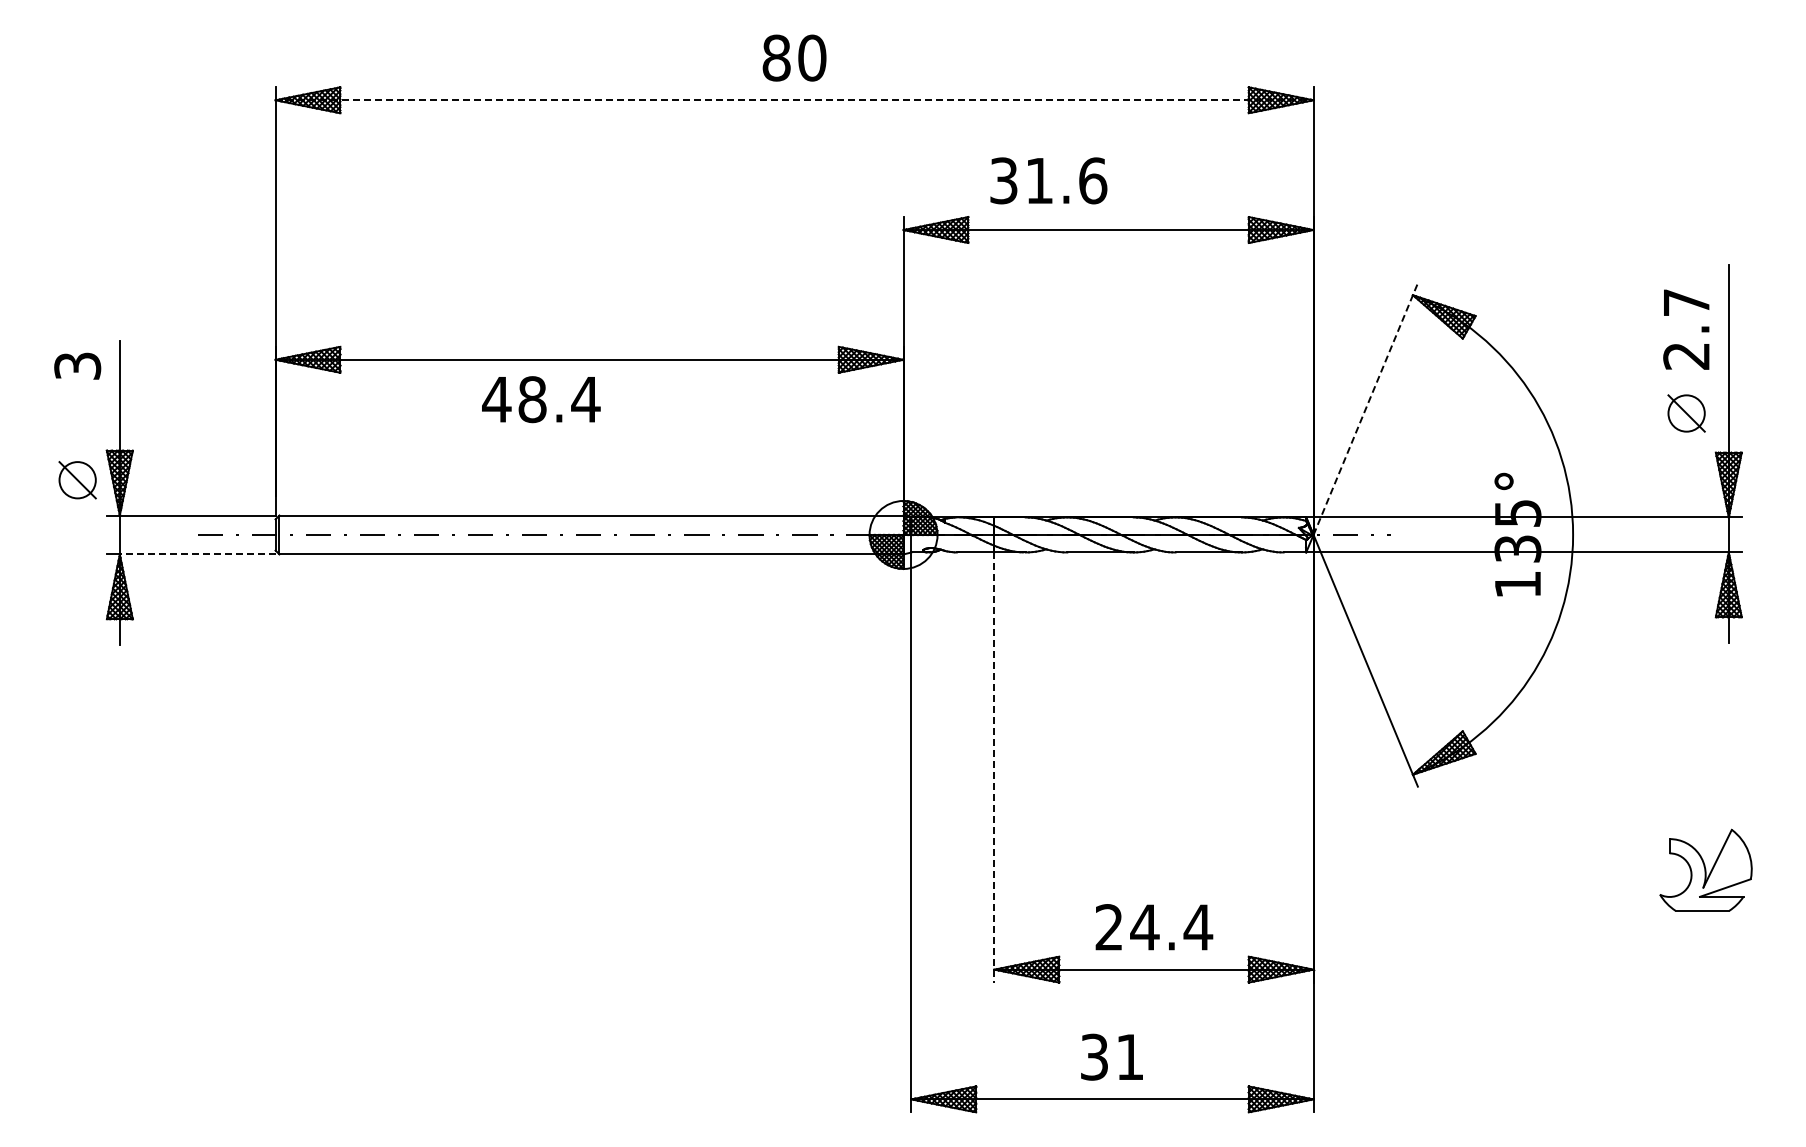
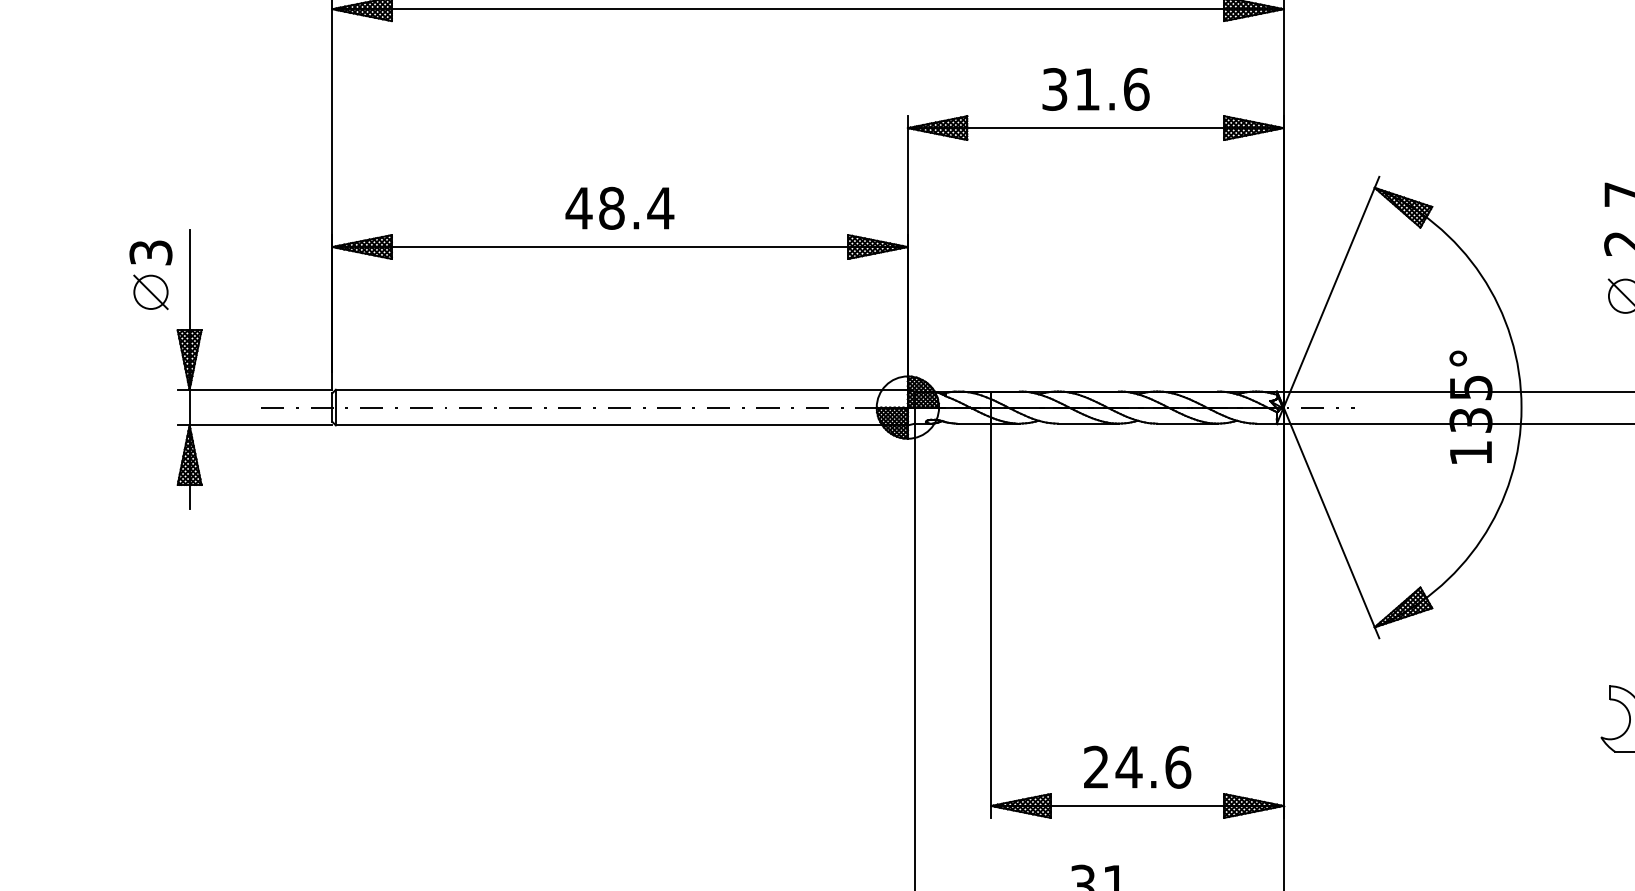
line: (795, 100) -> (808, 9), dashed -> solid
text: (1048, 180) -> (1095, 89), moved
text: (541, 399) -> (620, 208), moved
line: (1365, 408) -> (1331, 291), dashed -> solid
part: (77, 480) -> (150, 292), moved
line: (197, 554) -> (260, 425), dashed -> solid
line: (994, 768) -> (991, 621), dashed -> solid
text: (1198, 927) -> (1178, 767), 24.4 -> 24.6

